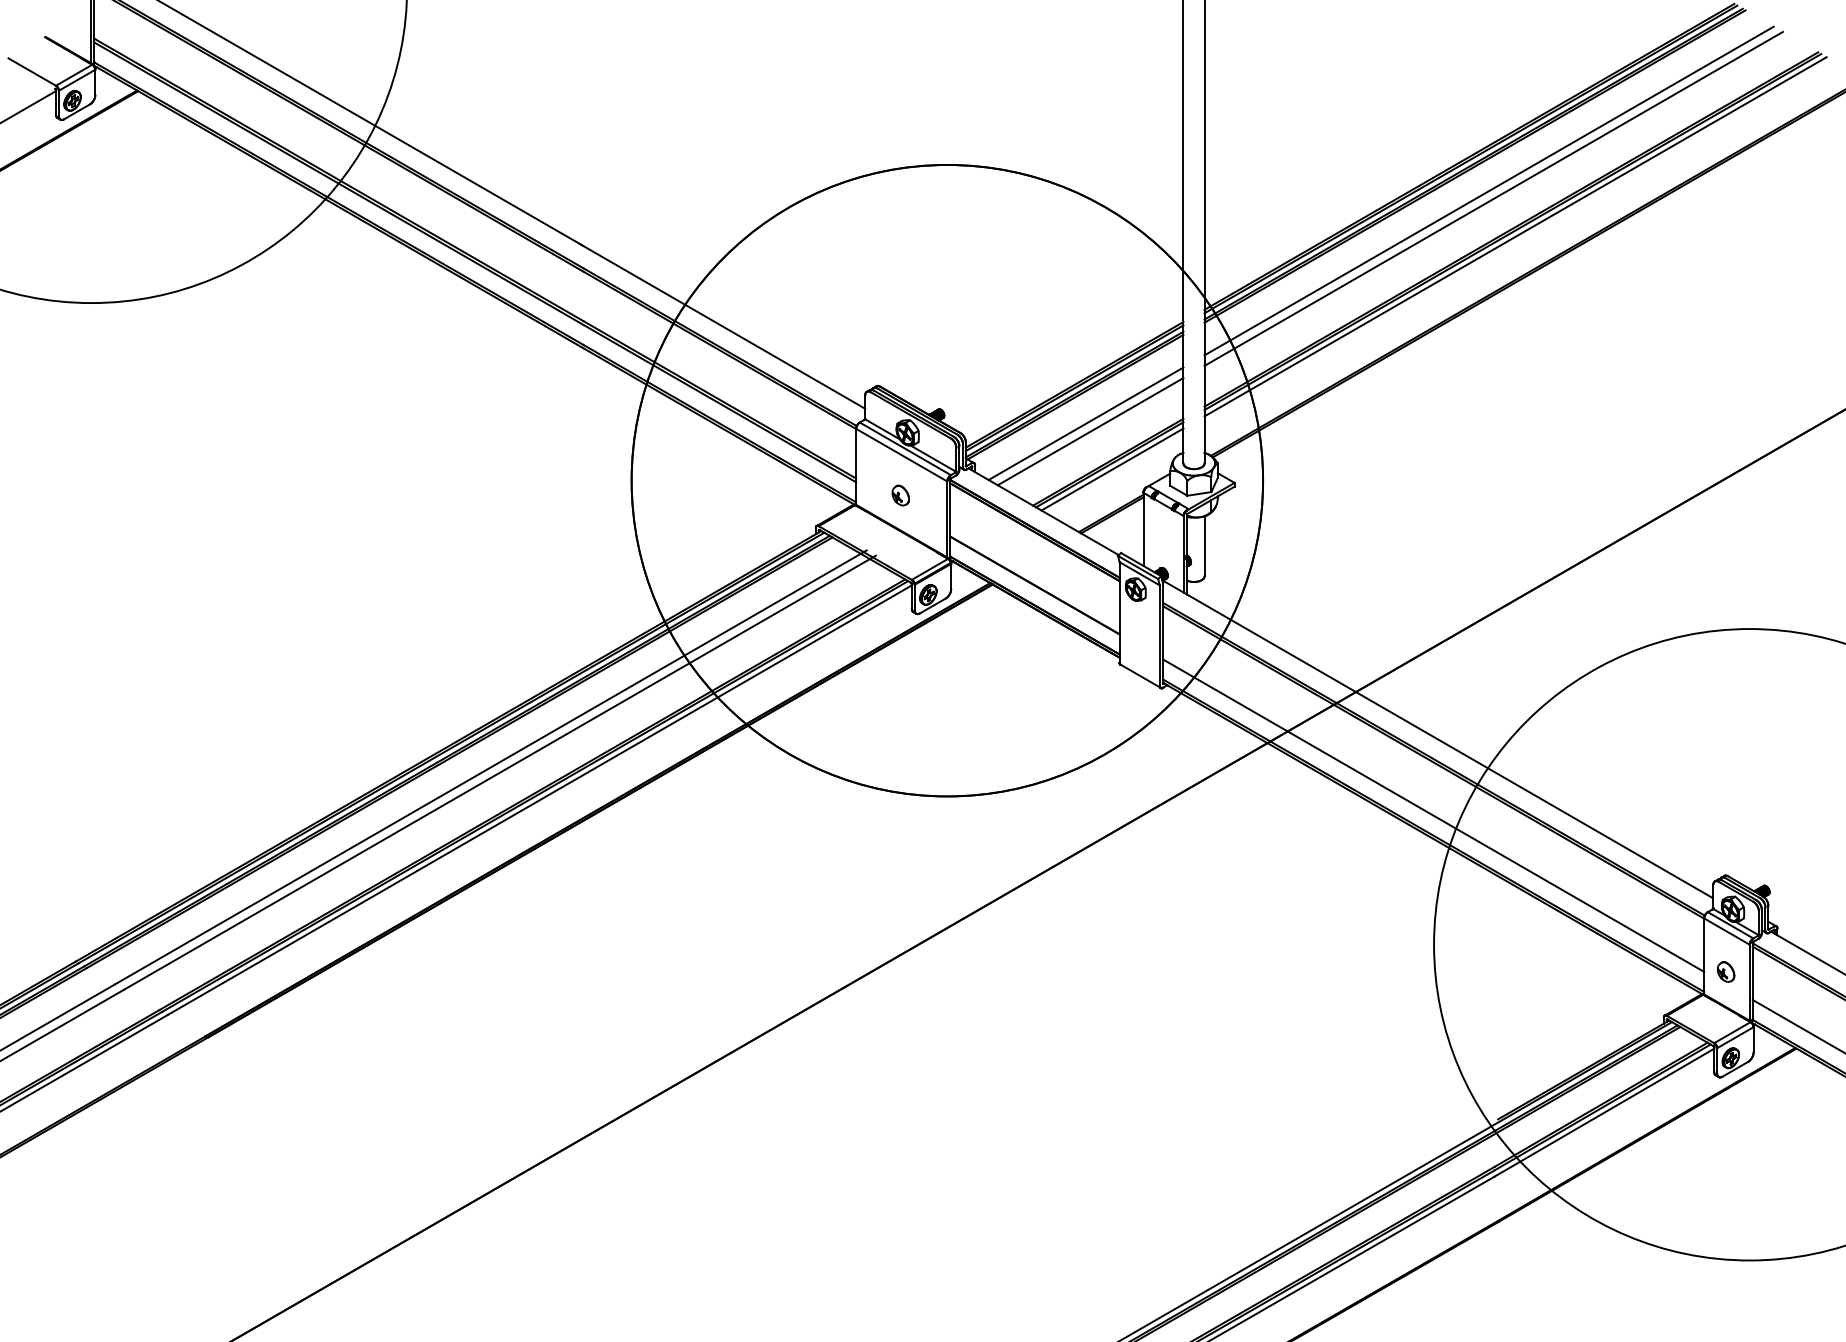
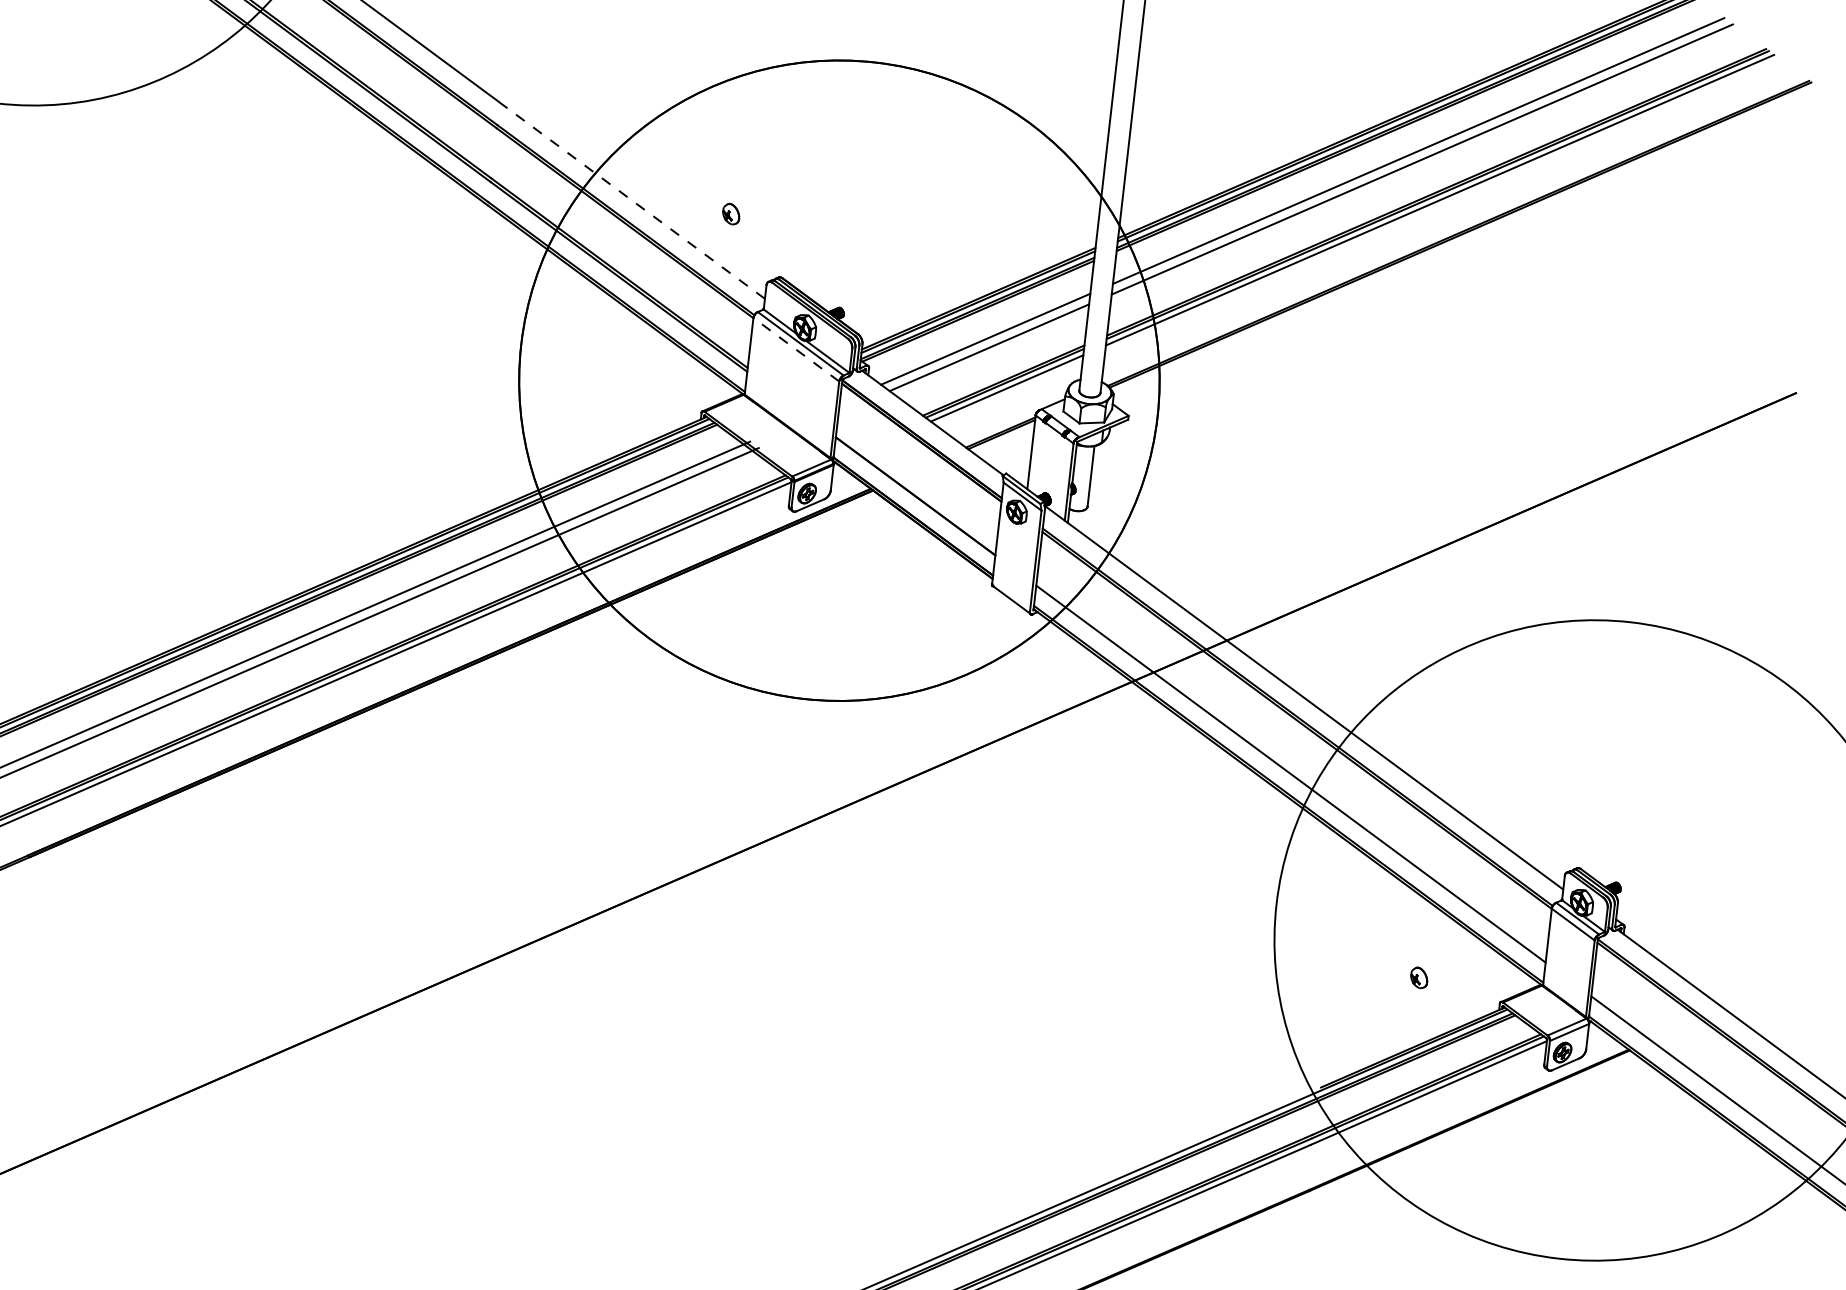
line: (722, 326) -> (630, 199), solid -> dashed
line: (901, 455) -> (796, 350), solid -> dashed
part: (900, 495) -> (730, 214), moved
part: (1726, 971) -> (1419, 977), moved

